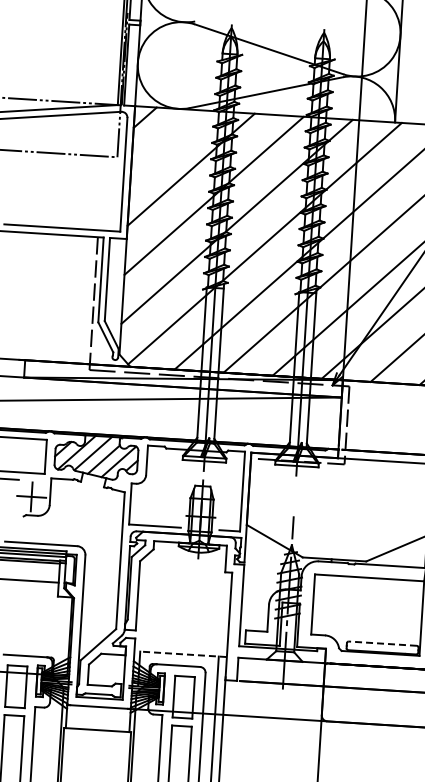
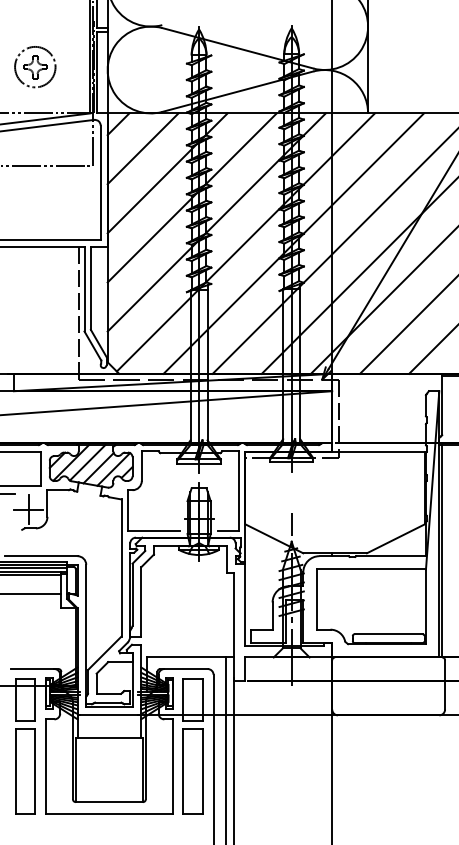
part: (65, 55) -> (35, 67), added
line: (167, 143) -> (142, 148), added
line: (382, 643) -> (388, 634), dashed -> solid
line: (182, 654) -> (189, 657), dashed -> solid

